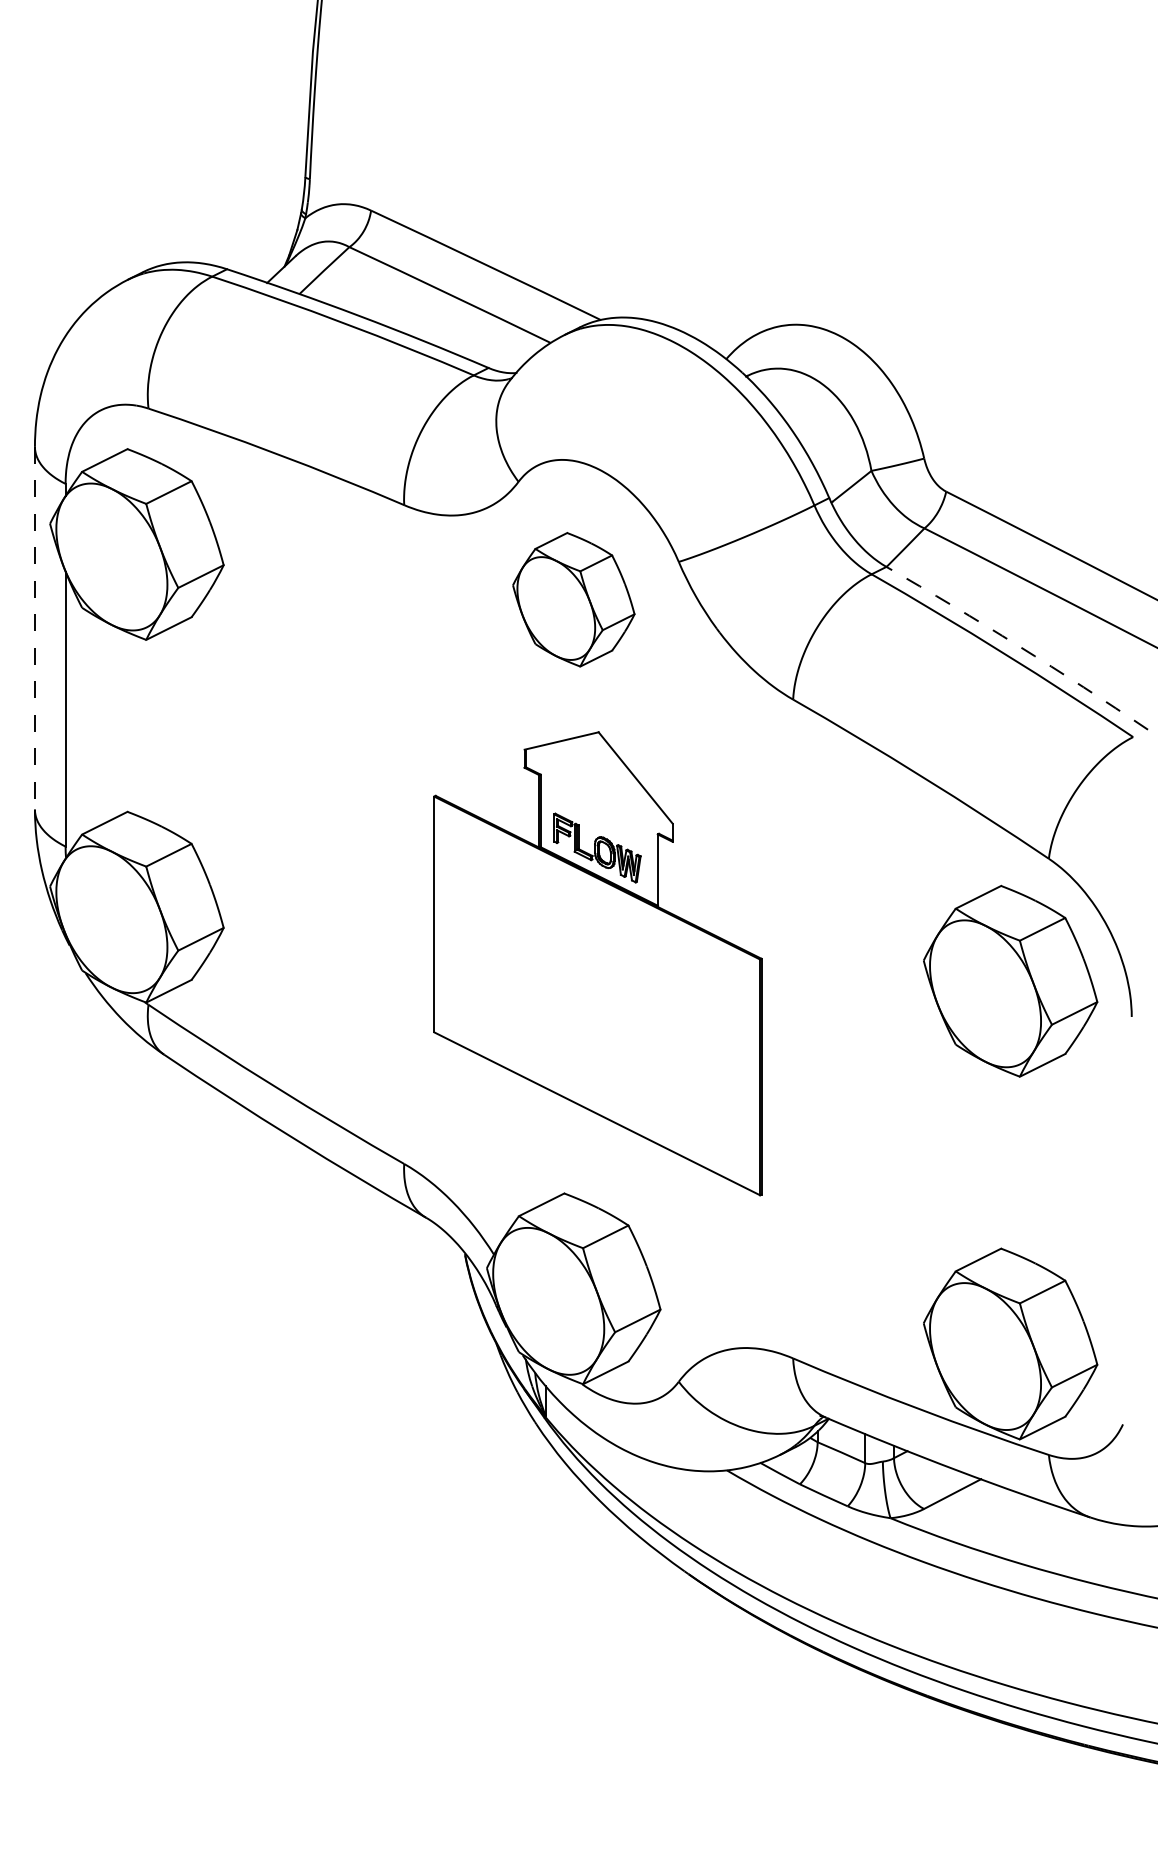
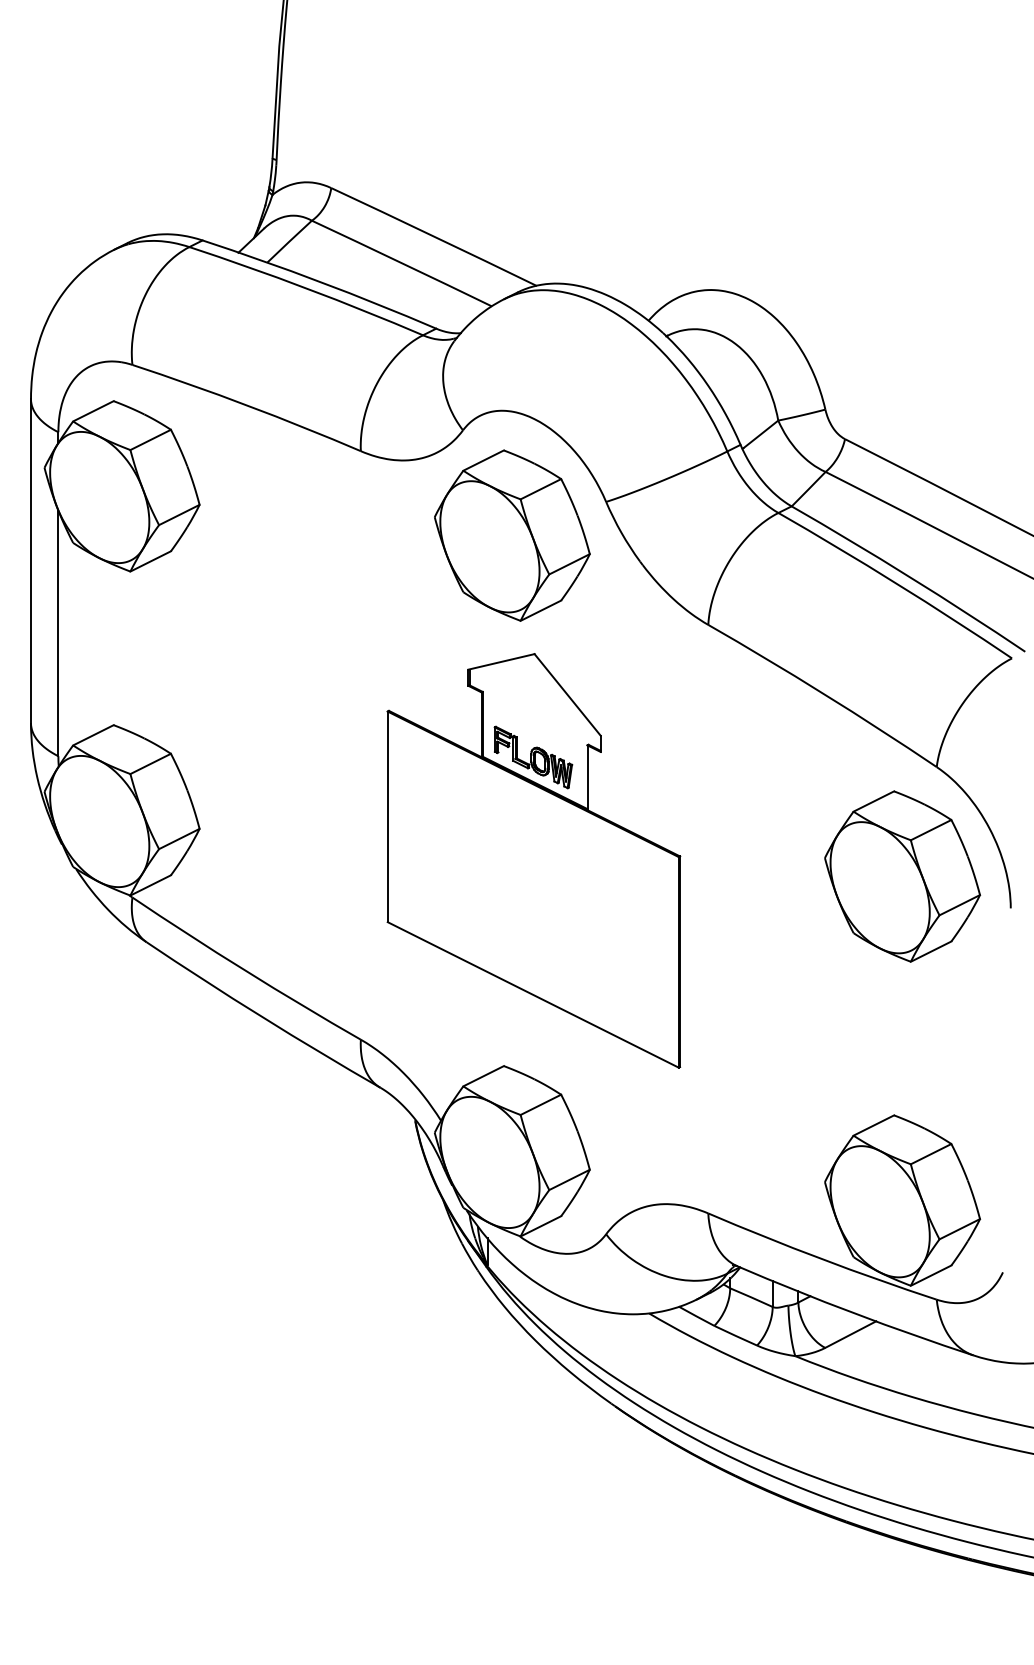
part: (573, 599) -> (512, 535), size x1.43
line: (34, 628) -> (30, 561), dashed -> solid
arc: (1018, 646) -> (909, 577), dashed -> solid

